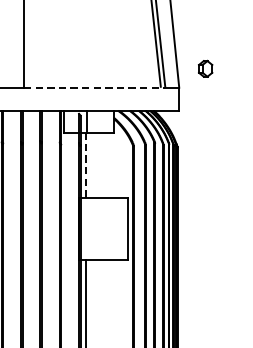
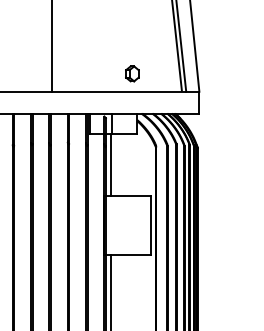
part: (205, 68) -> (132, 73), moved
line: (94, 87) -> (119, 91), dashed -> solid
line: (86, 165) -> (111, 165), dashed -> solid

